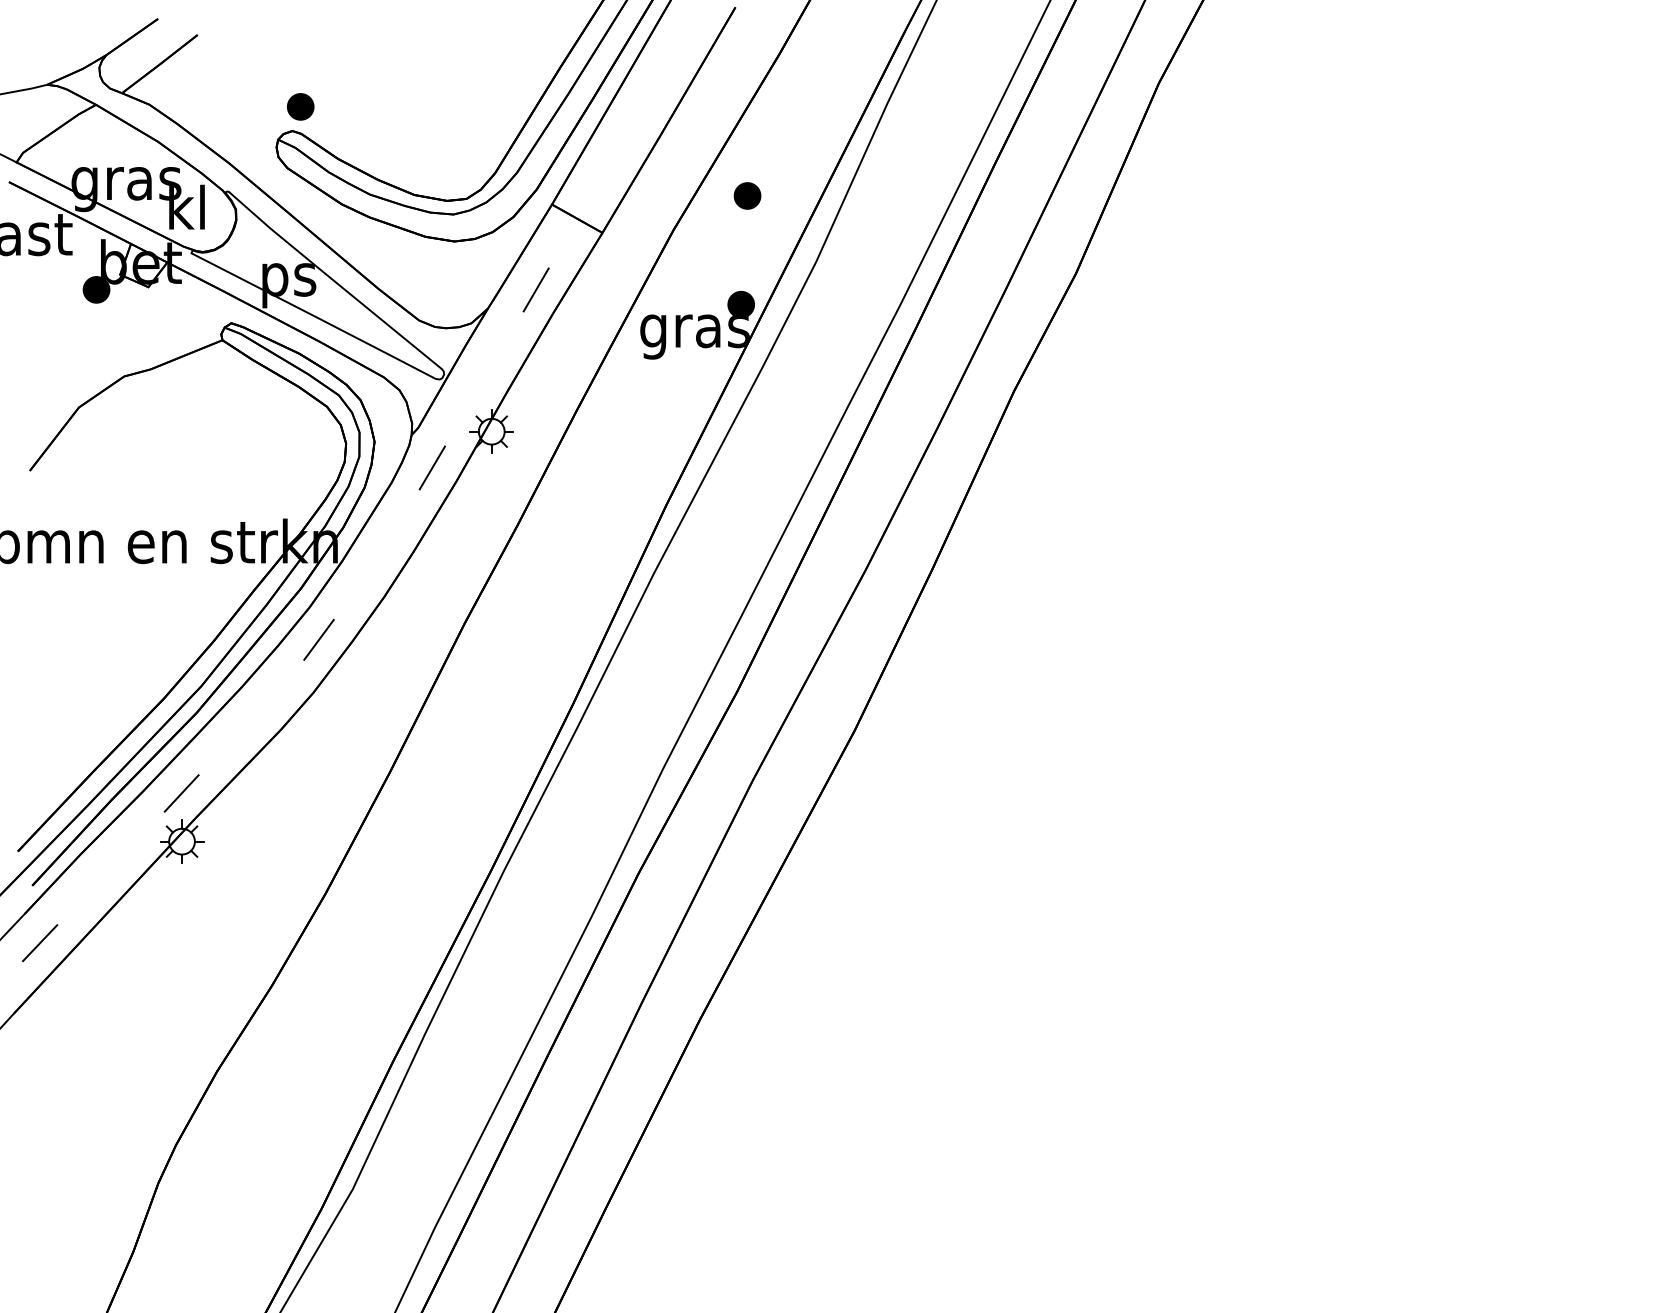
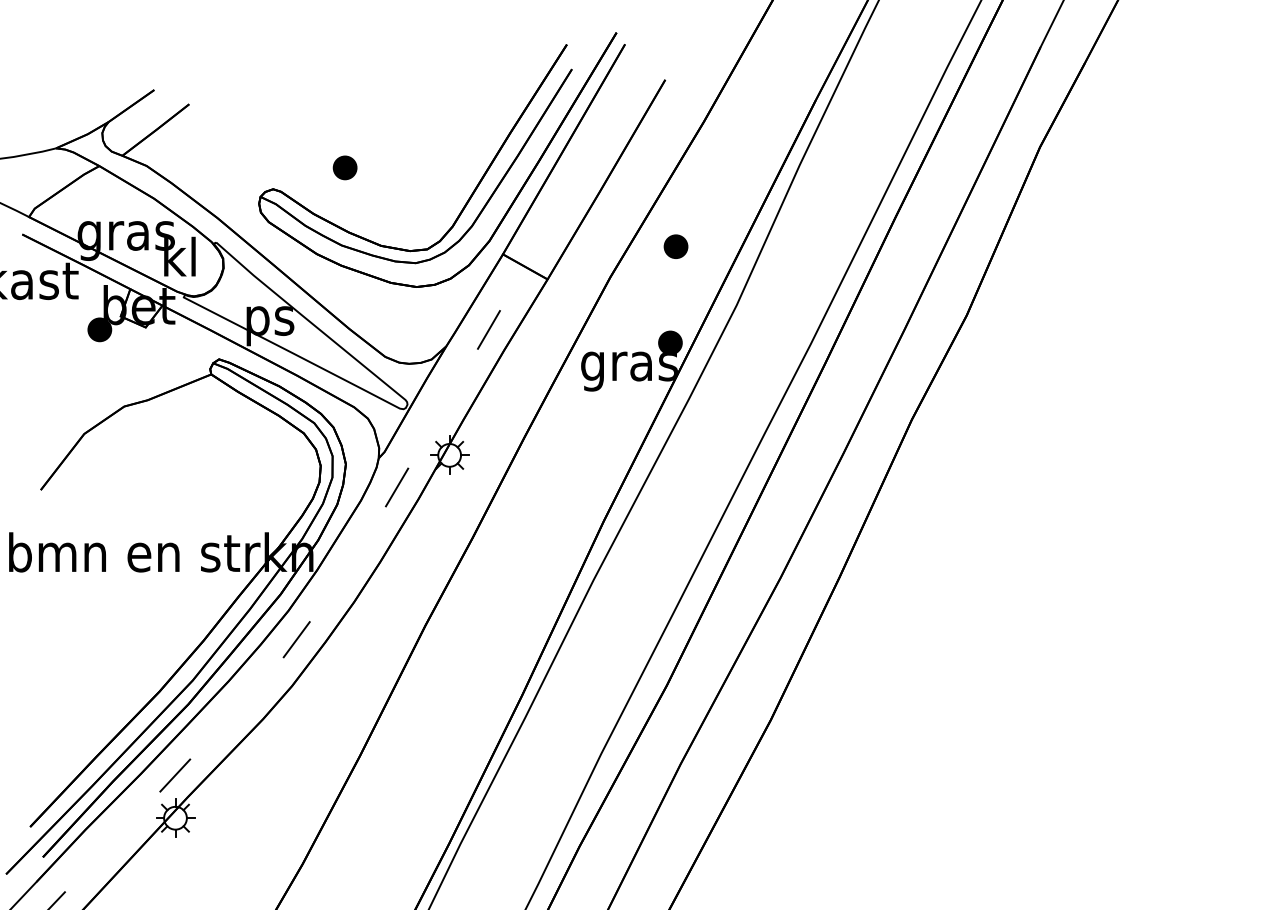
part: (300, 106) -> (344, 167), moved

